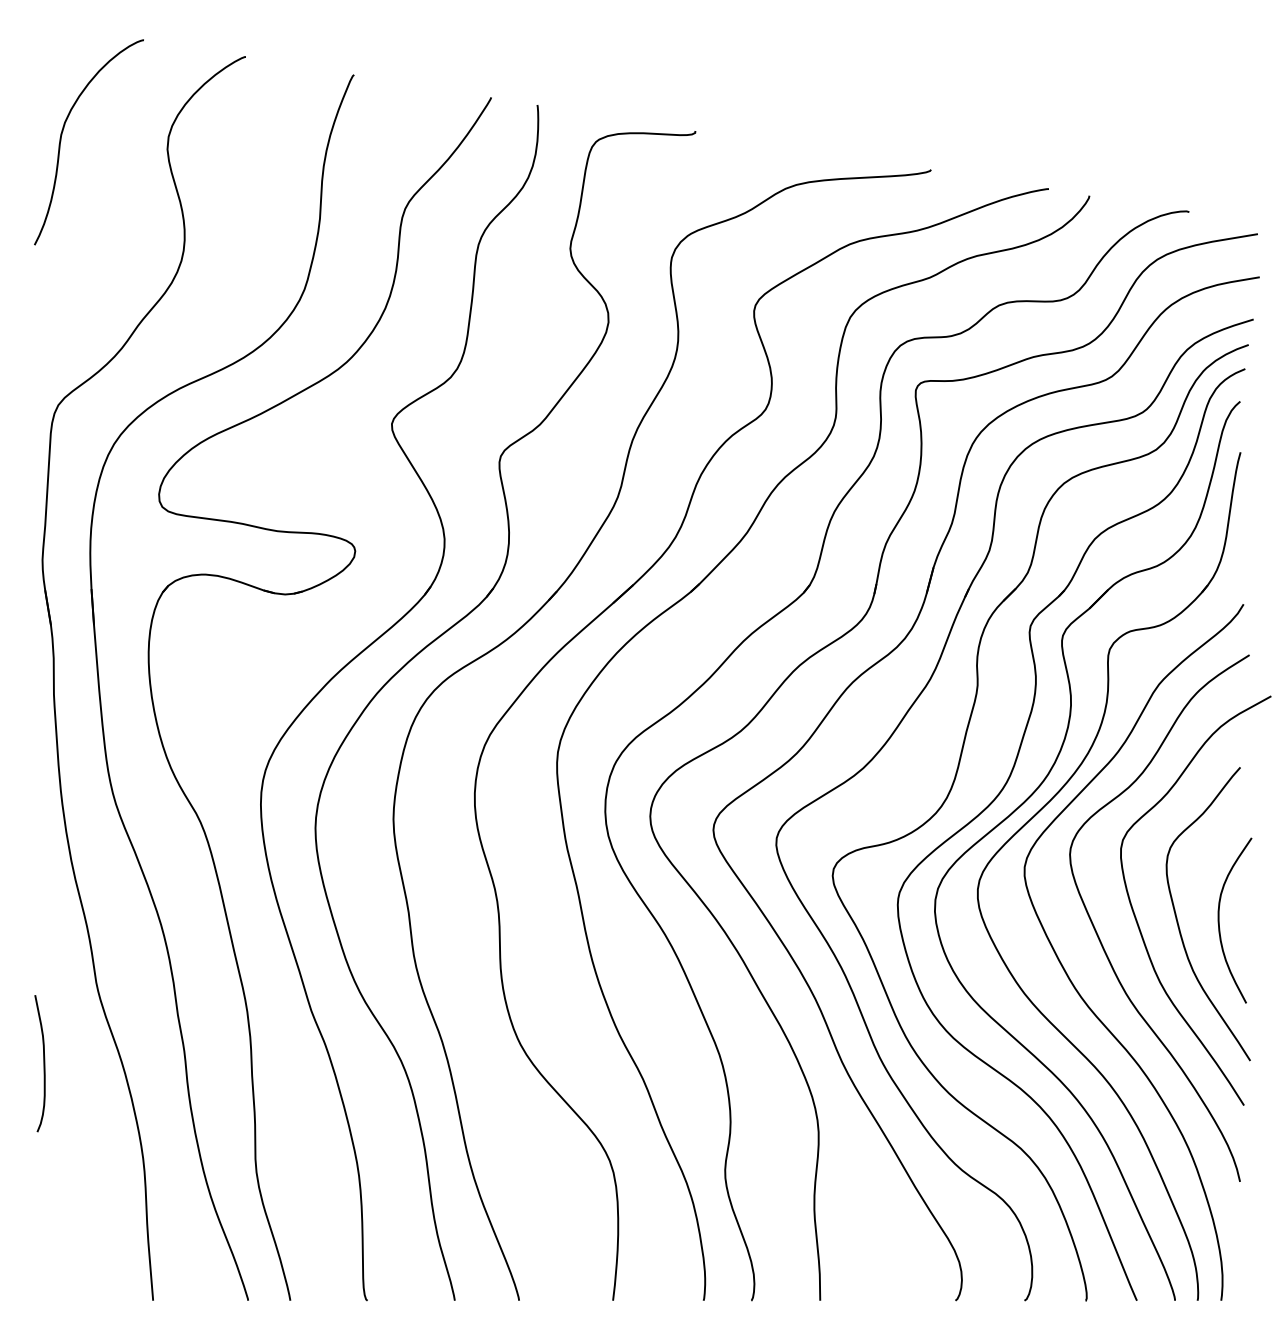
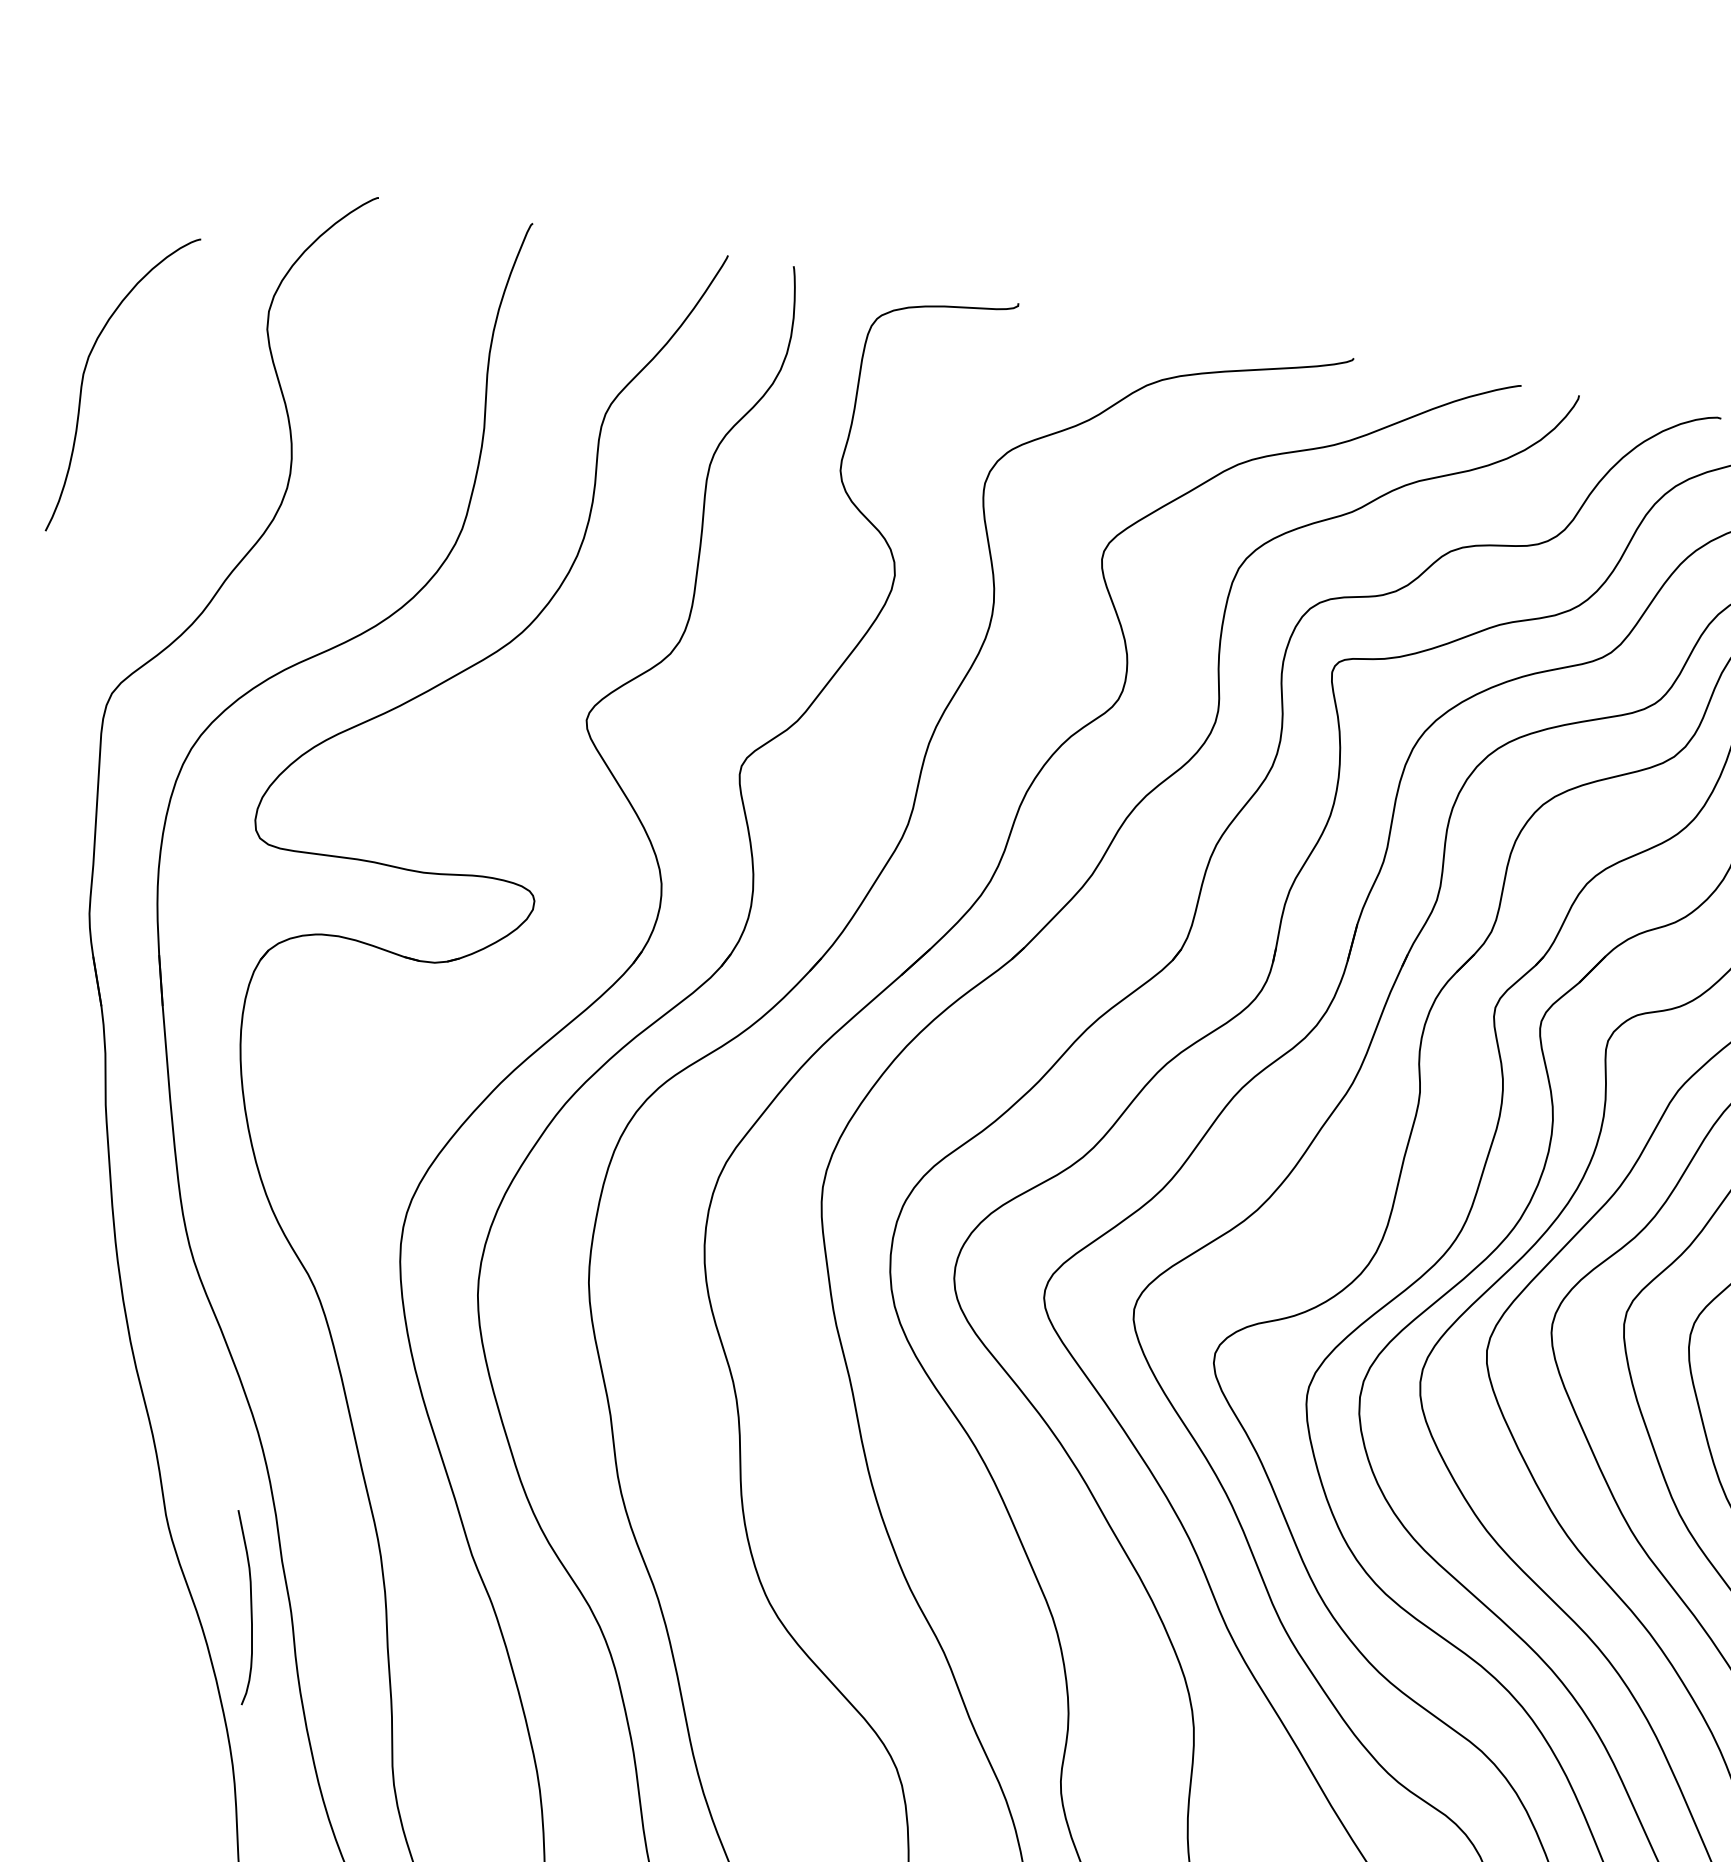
curve: (62, 135) -> (85, 375), moved
curve: (43, 1063) -> (250, 1607), moved

